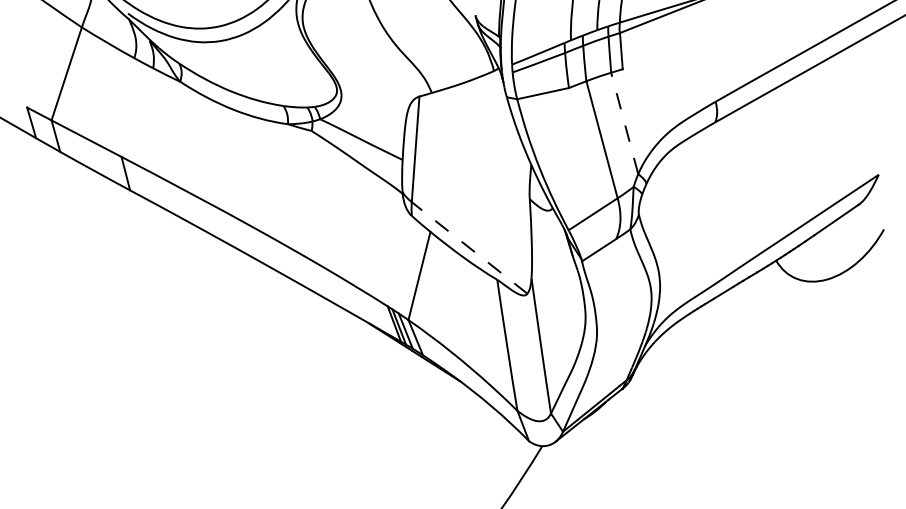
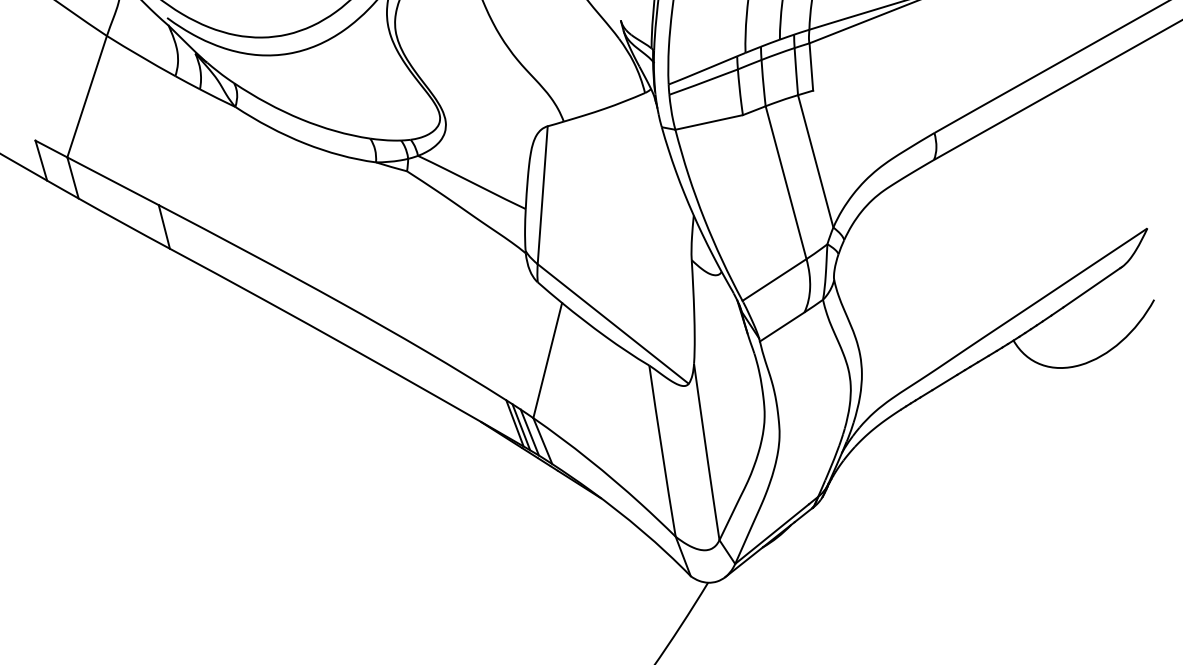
line: (624, 122) -> (815, 160), dashed -> solid
line: (469, 247) -> (613, 323), dashed -> solid

